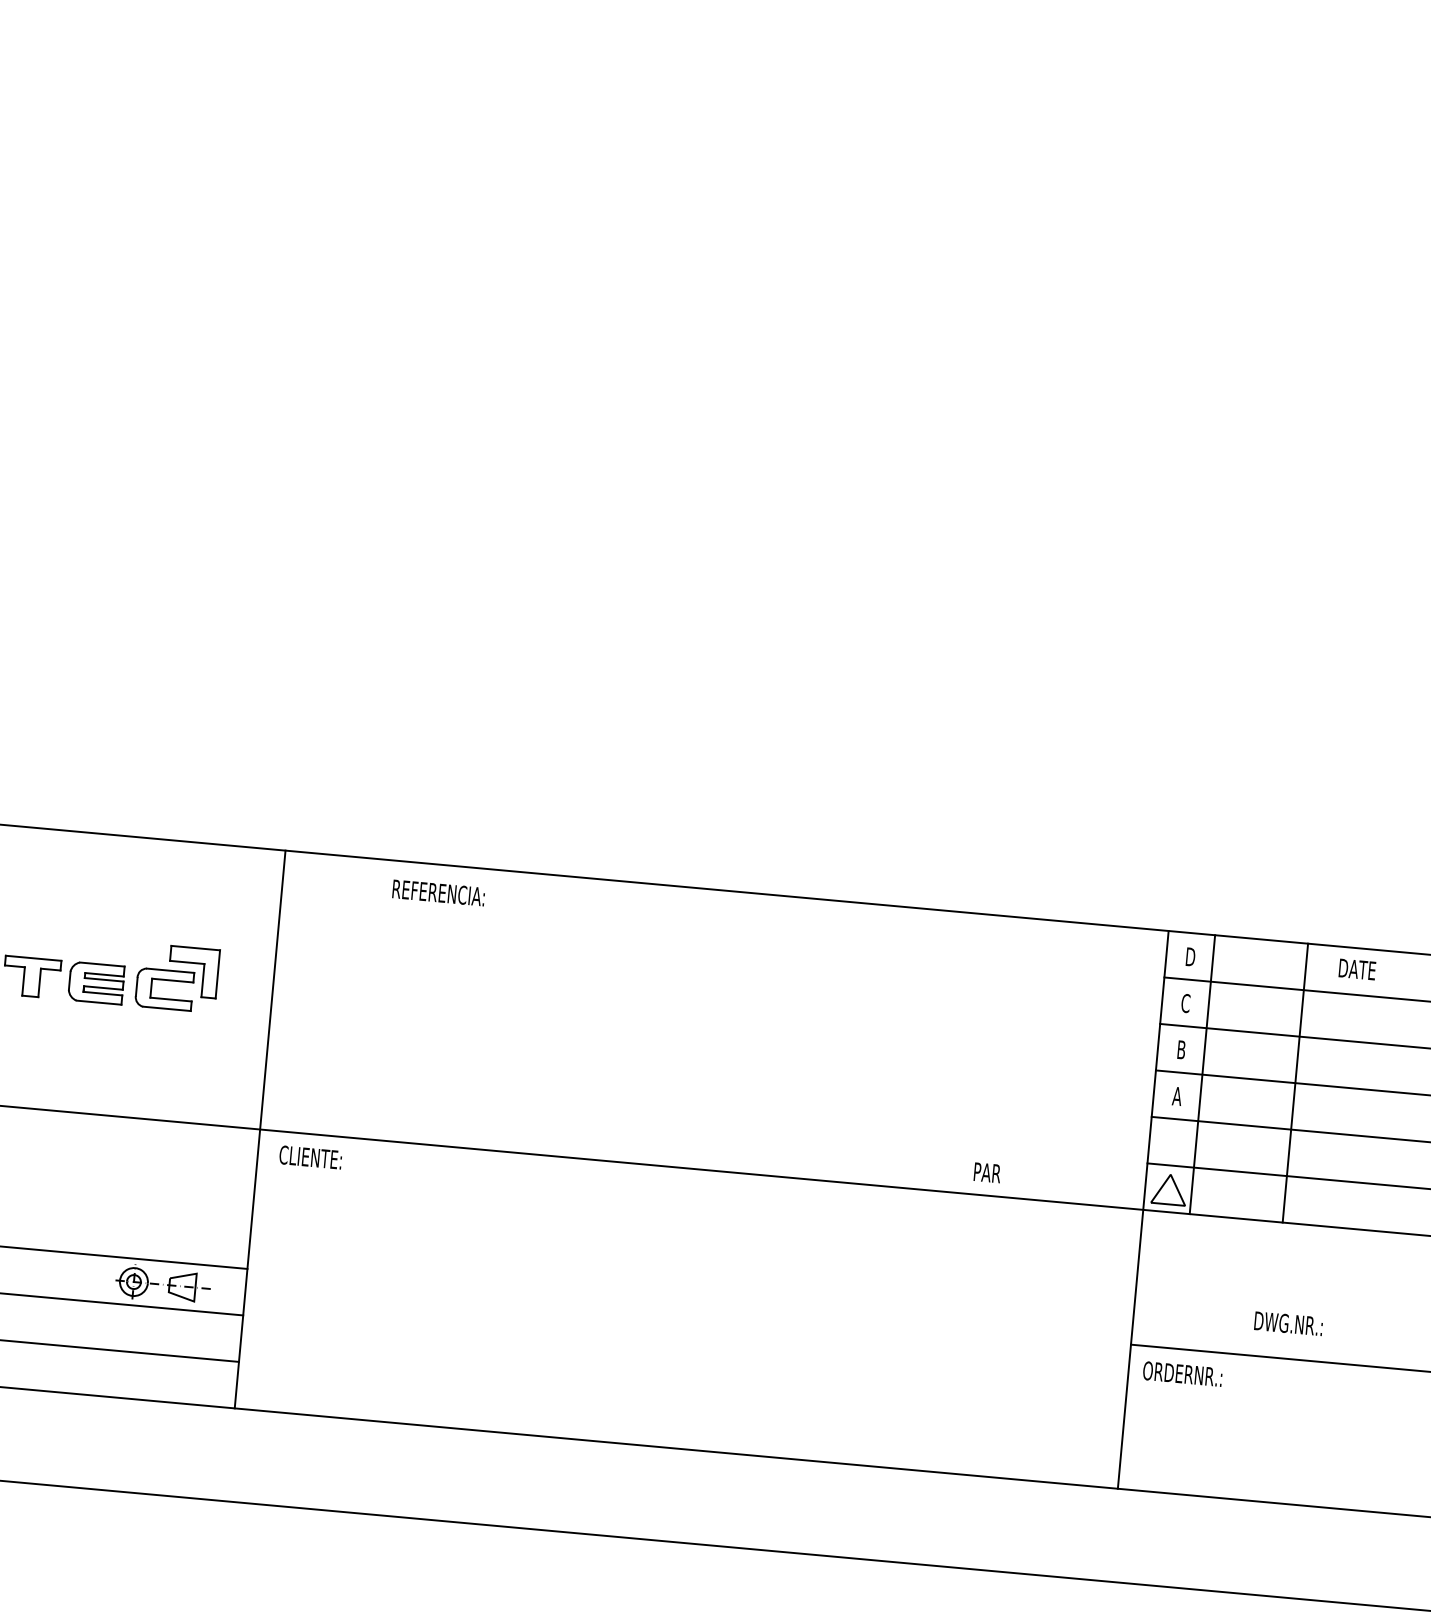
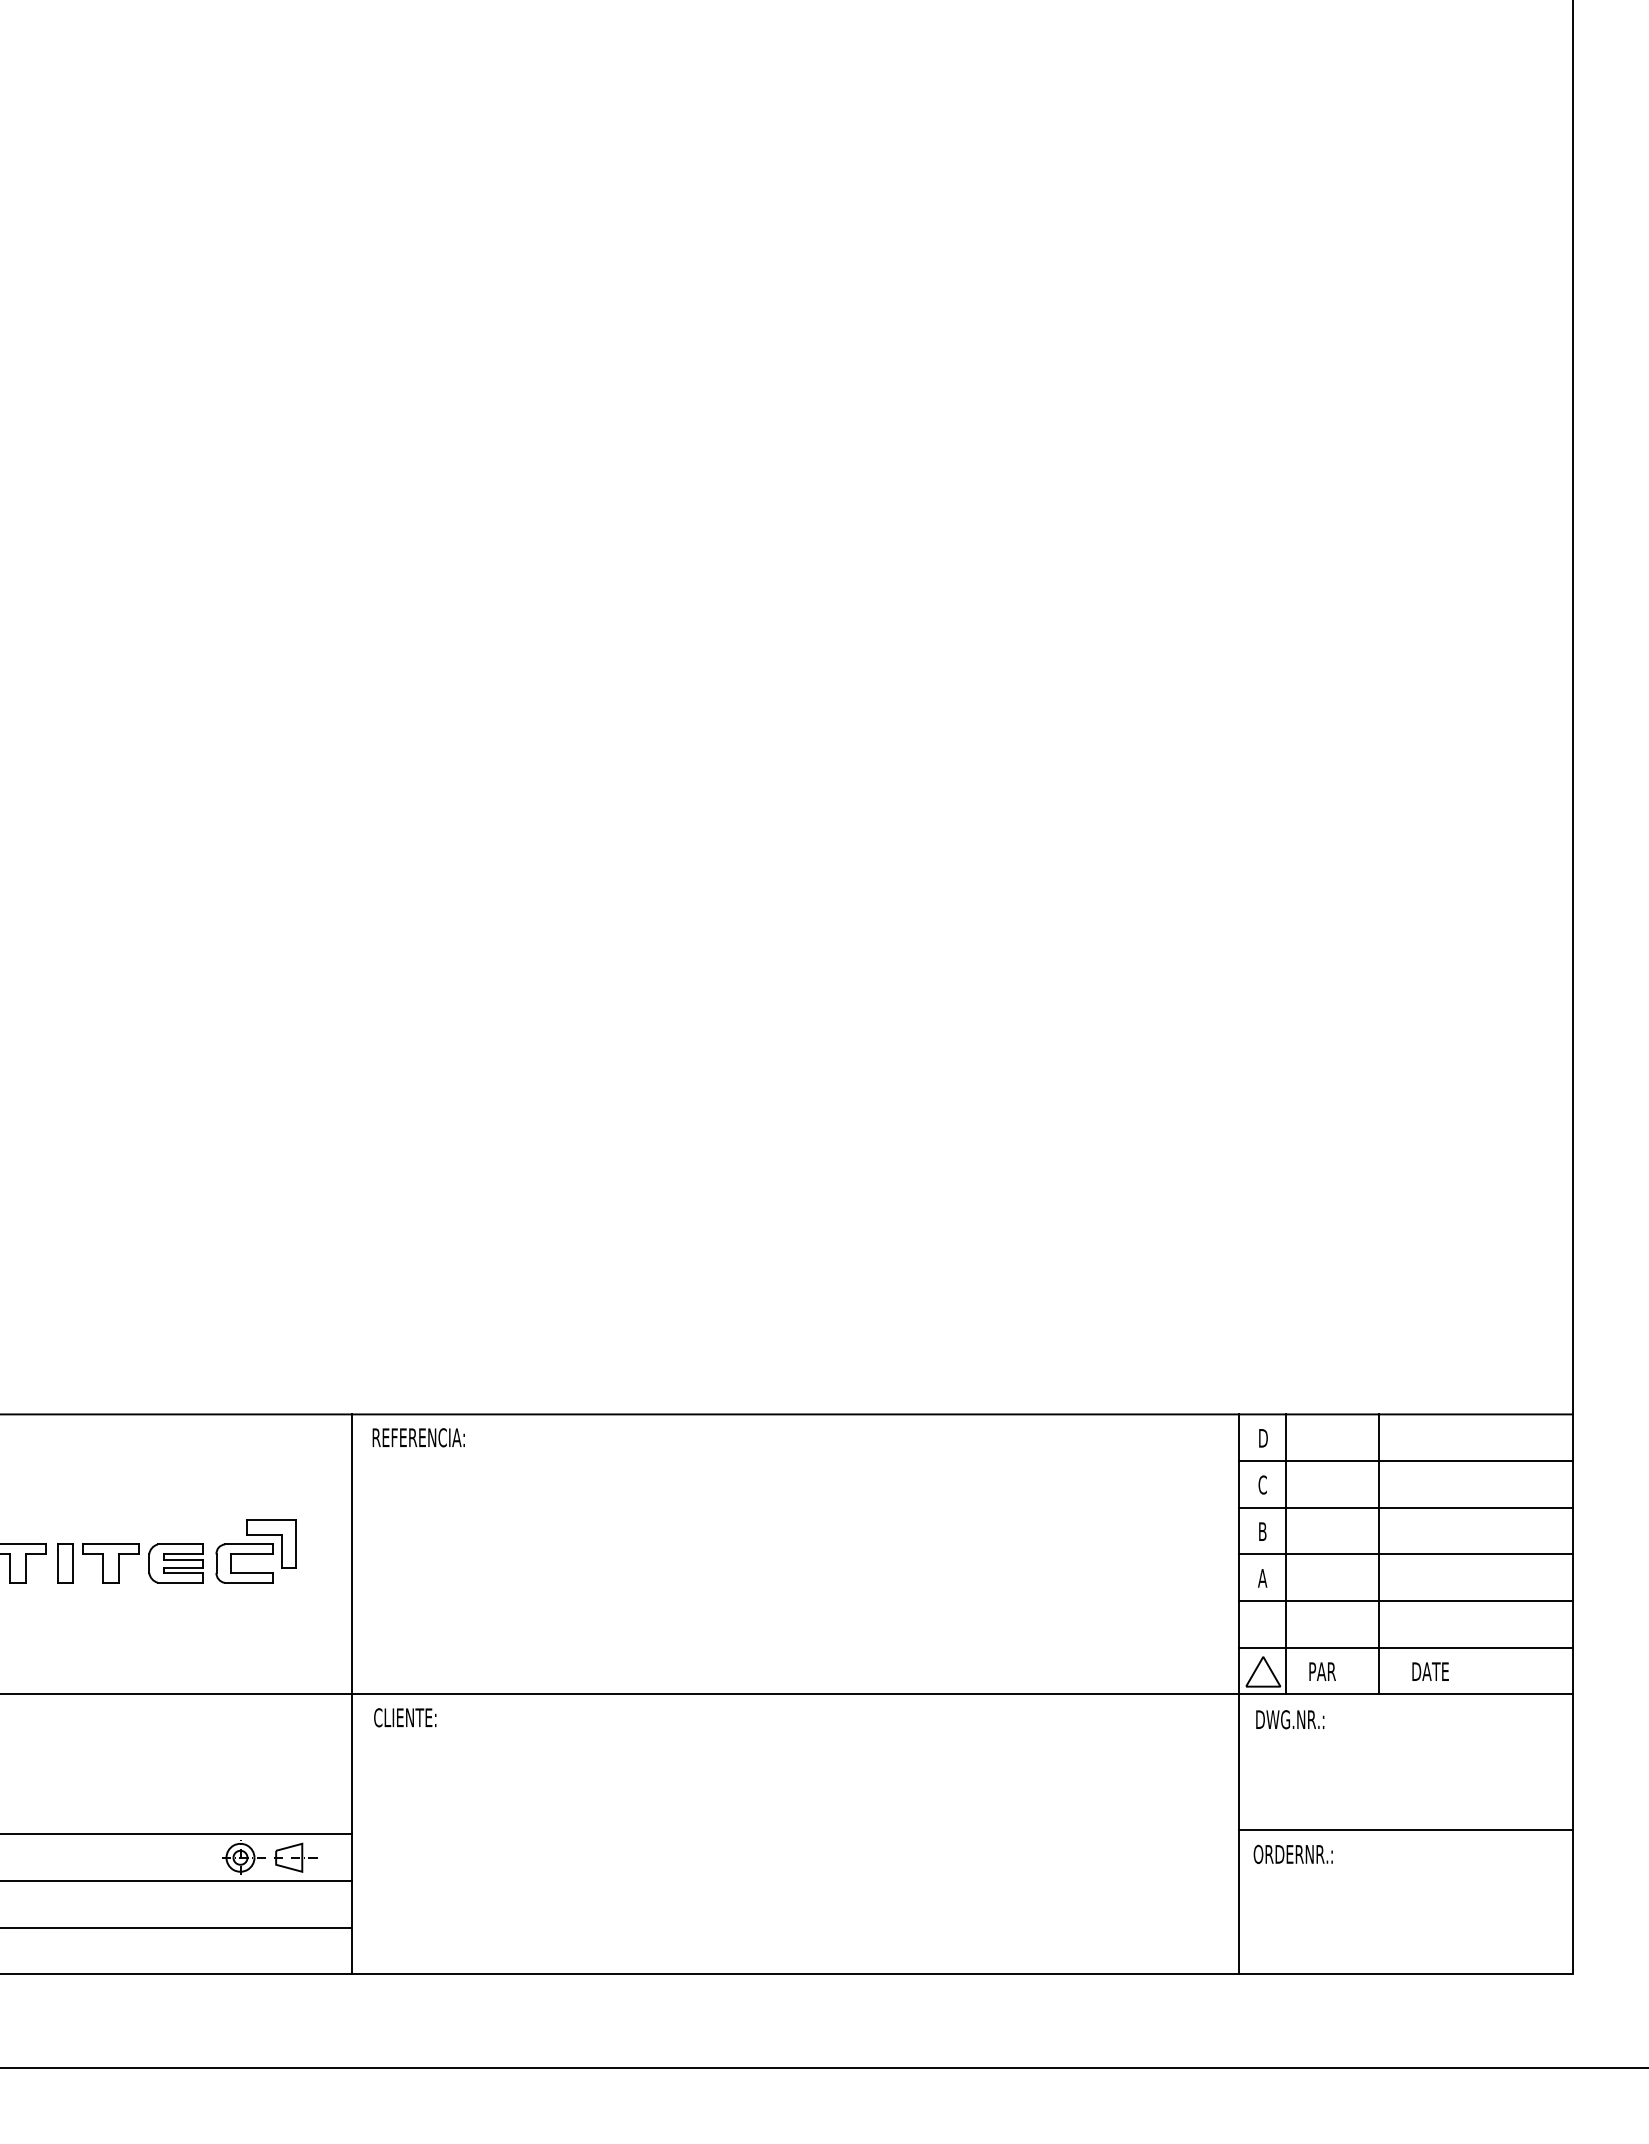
text: (438, 892) -> (418, 1437), moved
text: (1357, 969) -> (1430, 1671), moved
text: (987, 1172) -> (1322, 1671), moved
text: (1288, 1323) -> (1290, 1719), moved

